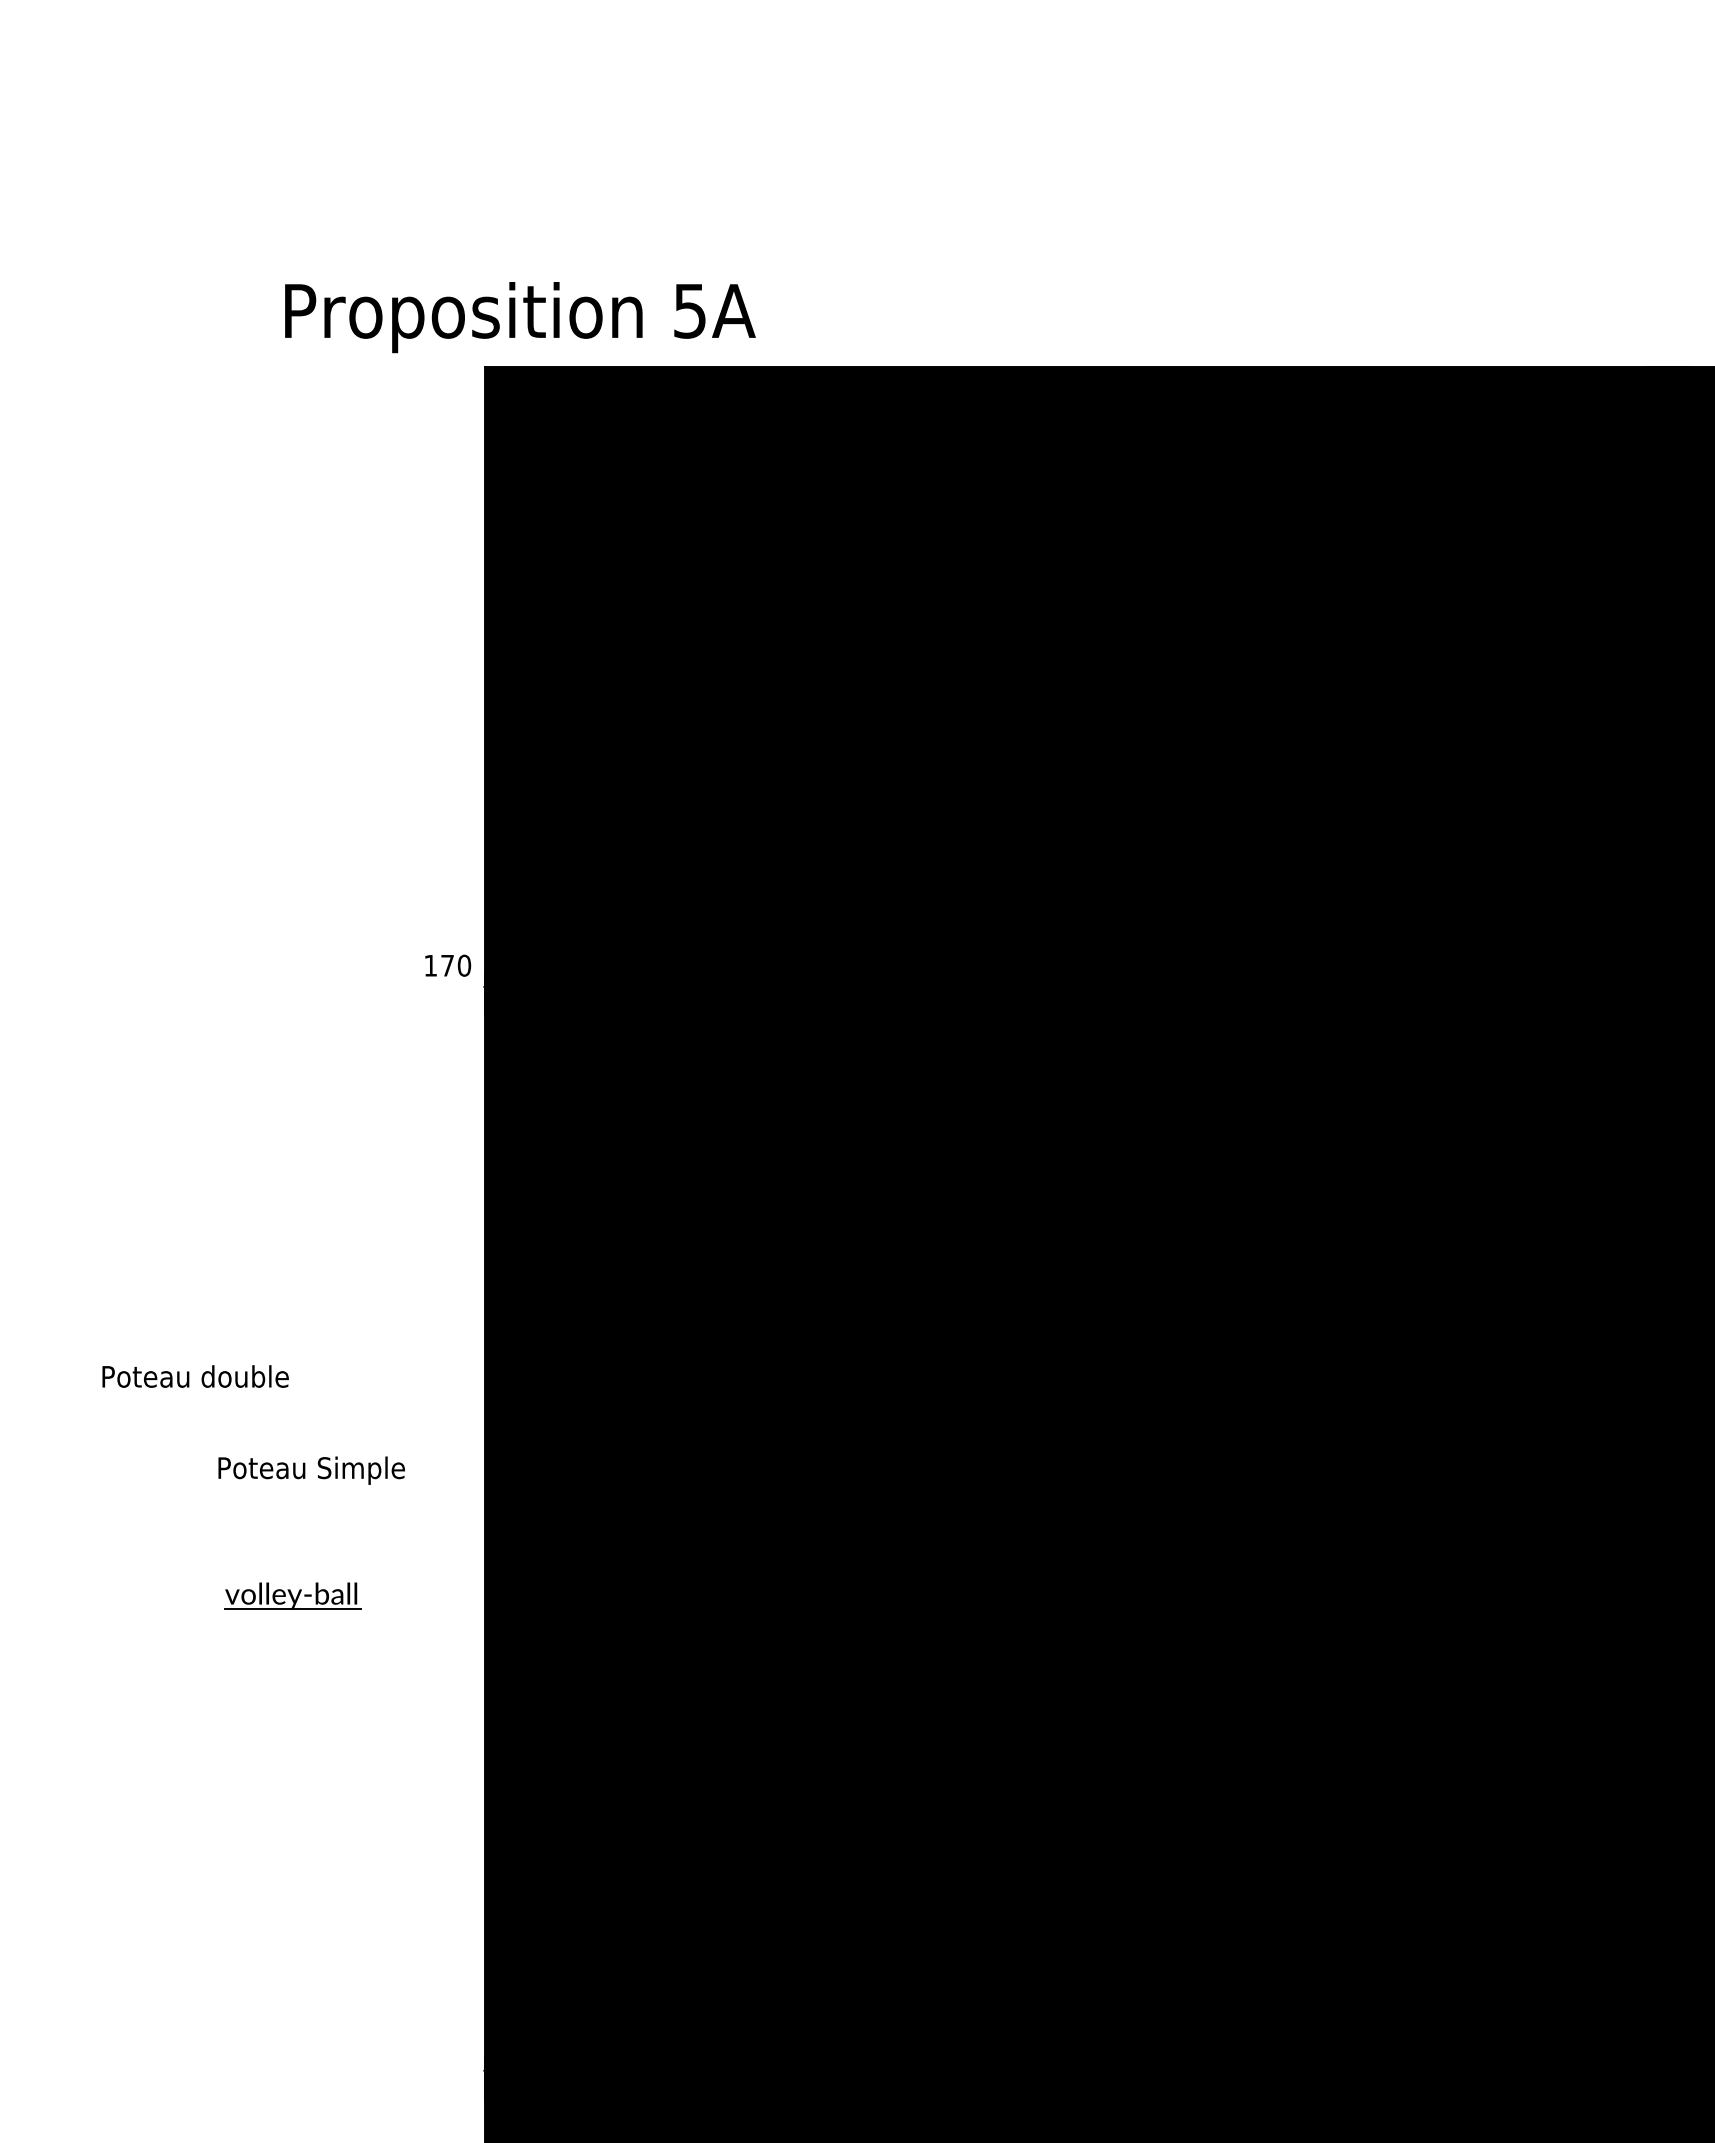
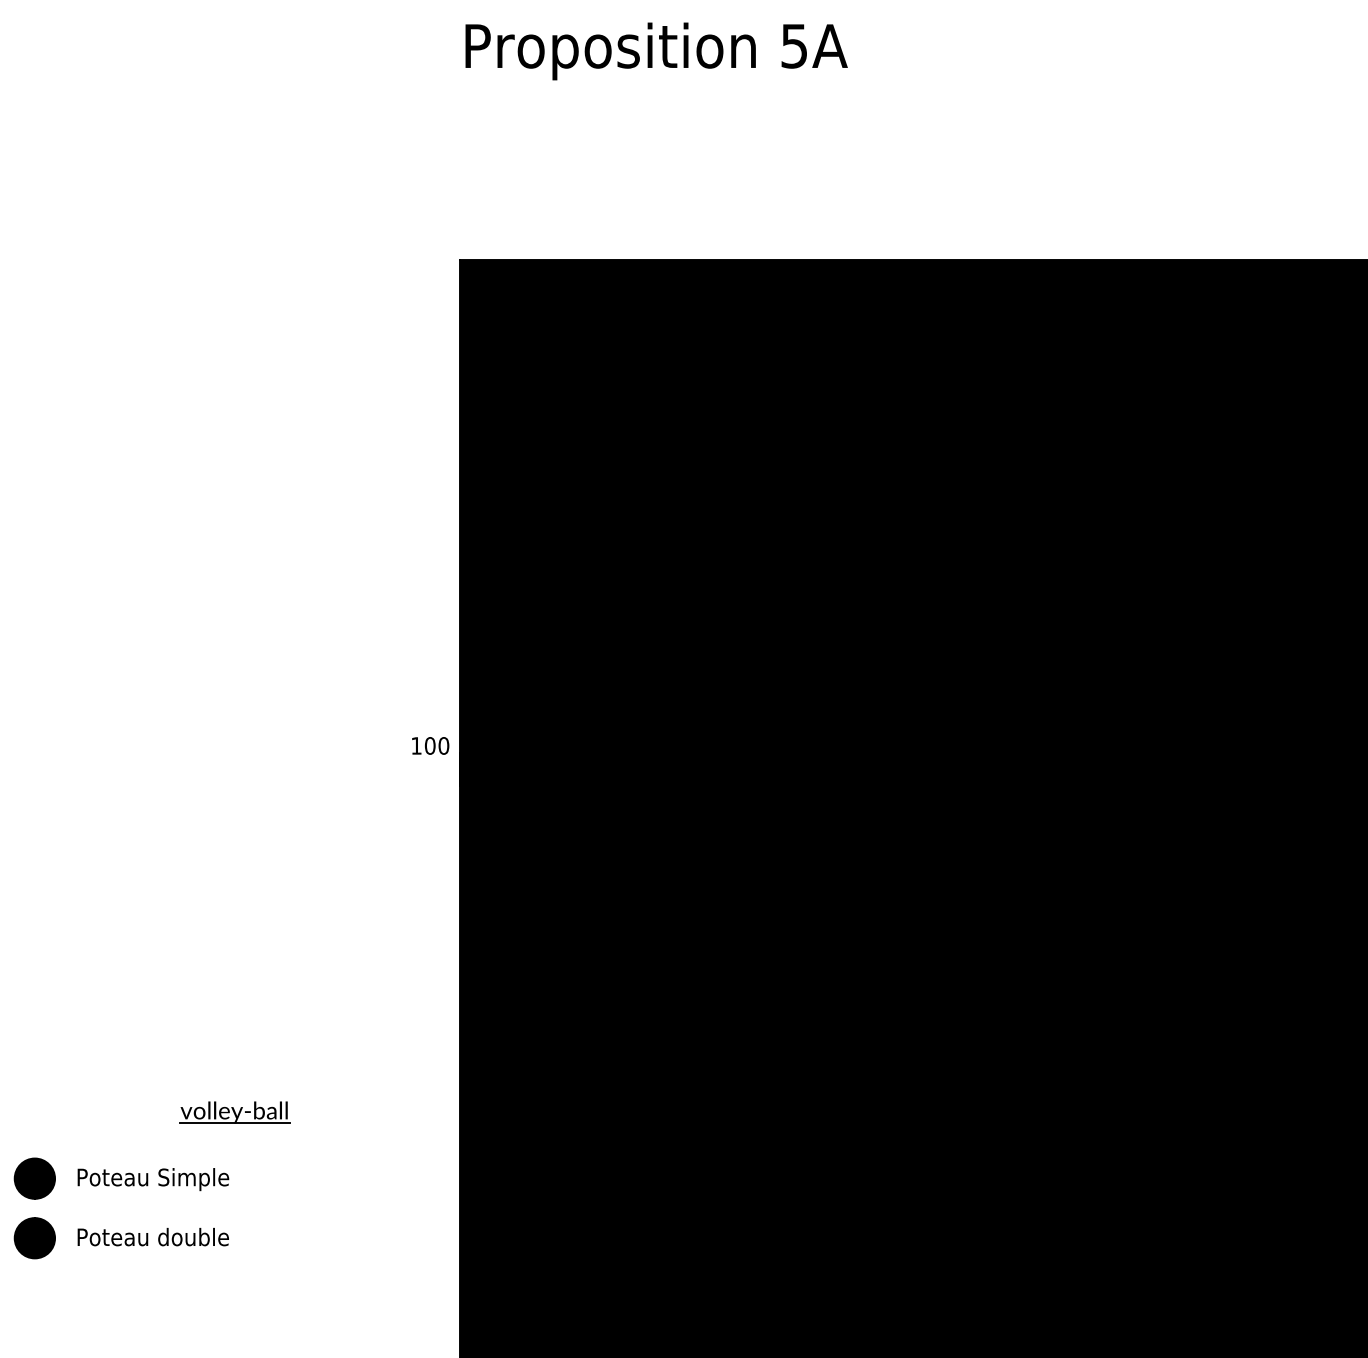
text: (520, 317) -> (656, 51), moved
text: (447, 965) -> (430, 745), 170 -> 100
text: (195, 1376) -> (153, 1237), moved
text: (311, 1470) -> (153, 1179), moved
part: (292, 1595) -> (235, 1112), moved

